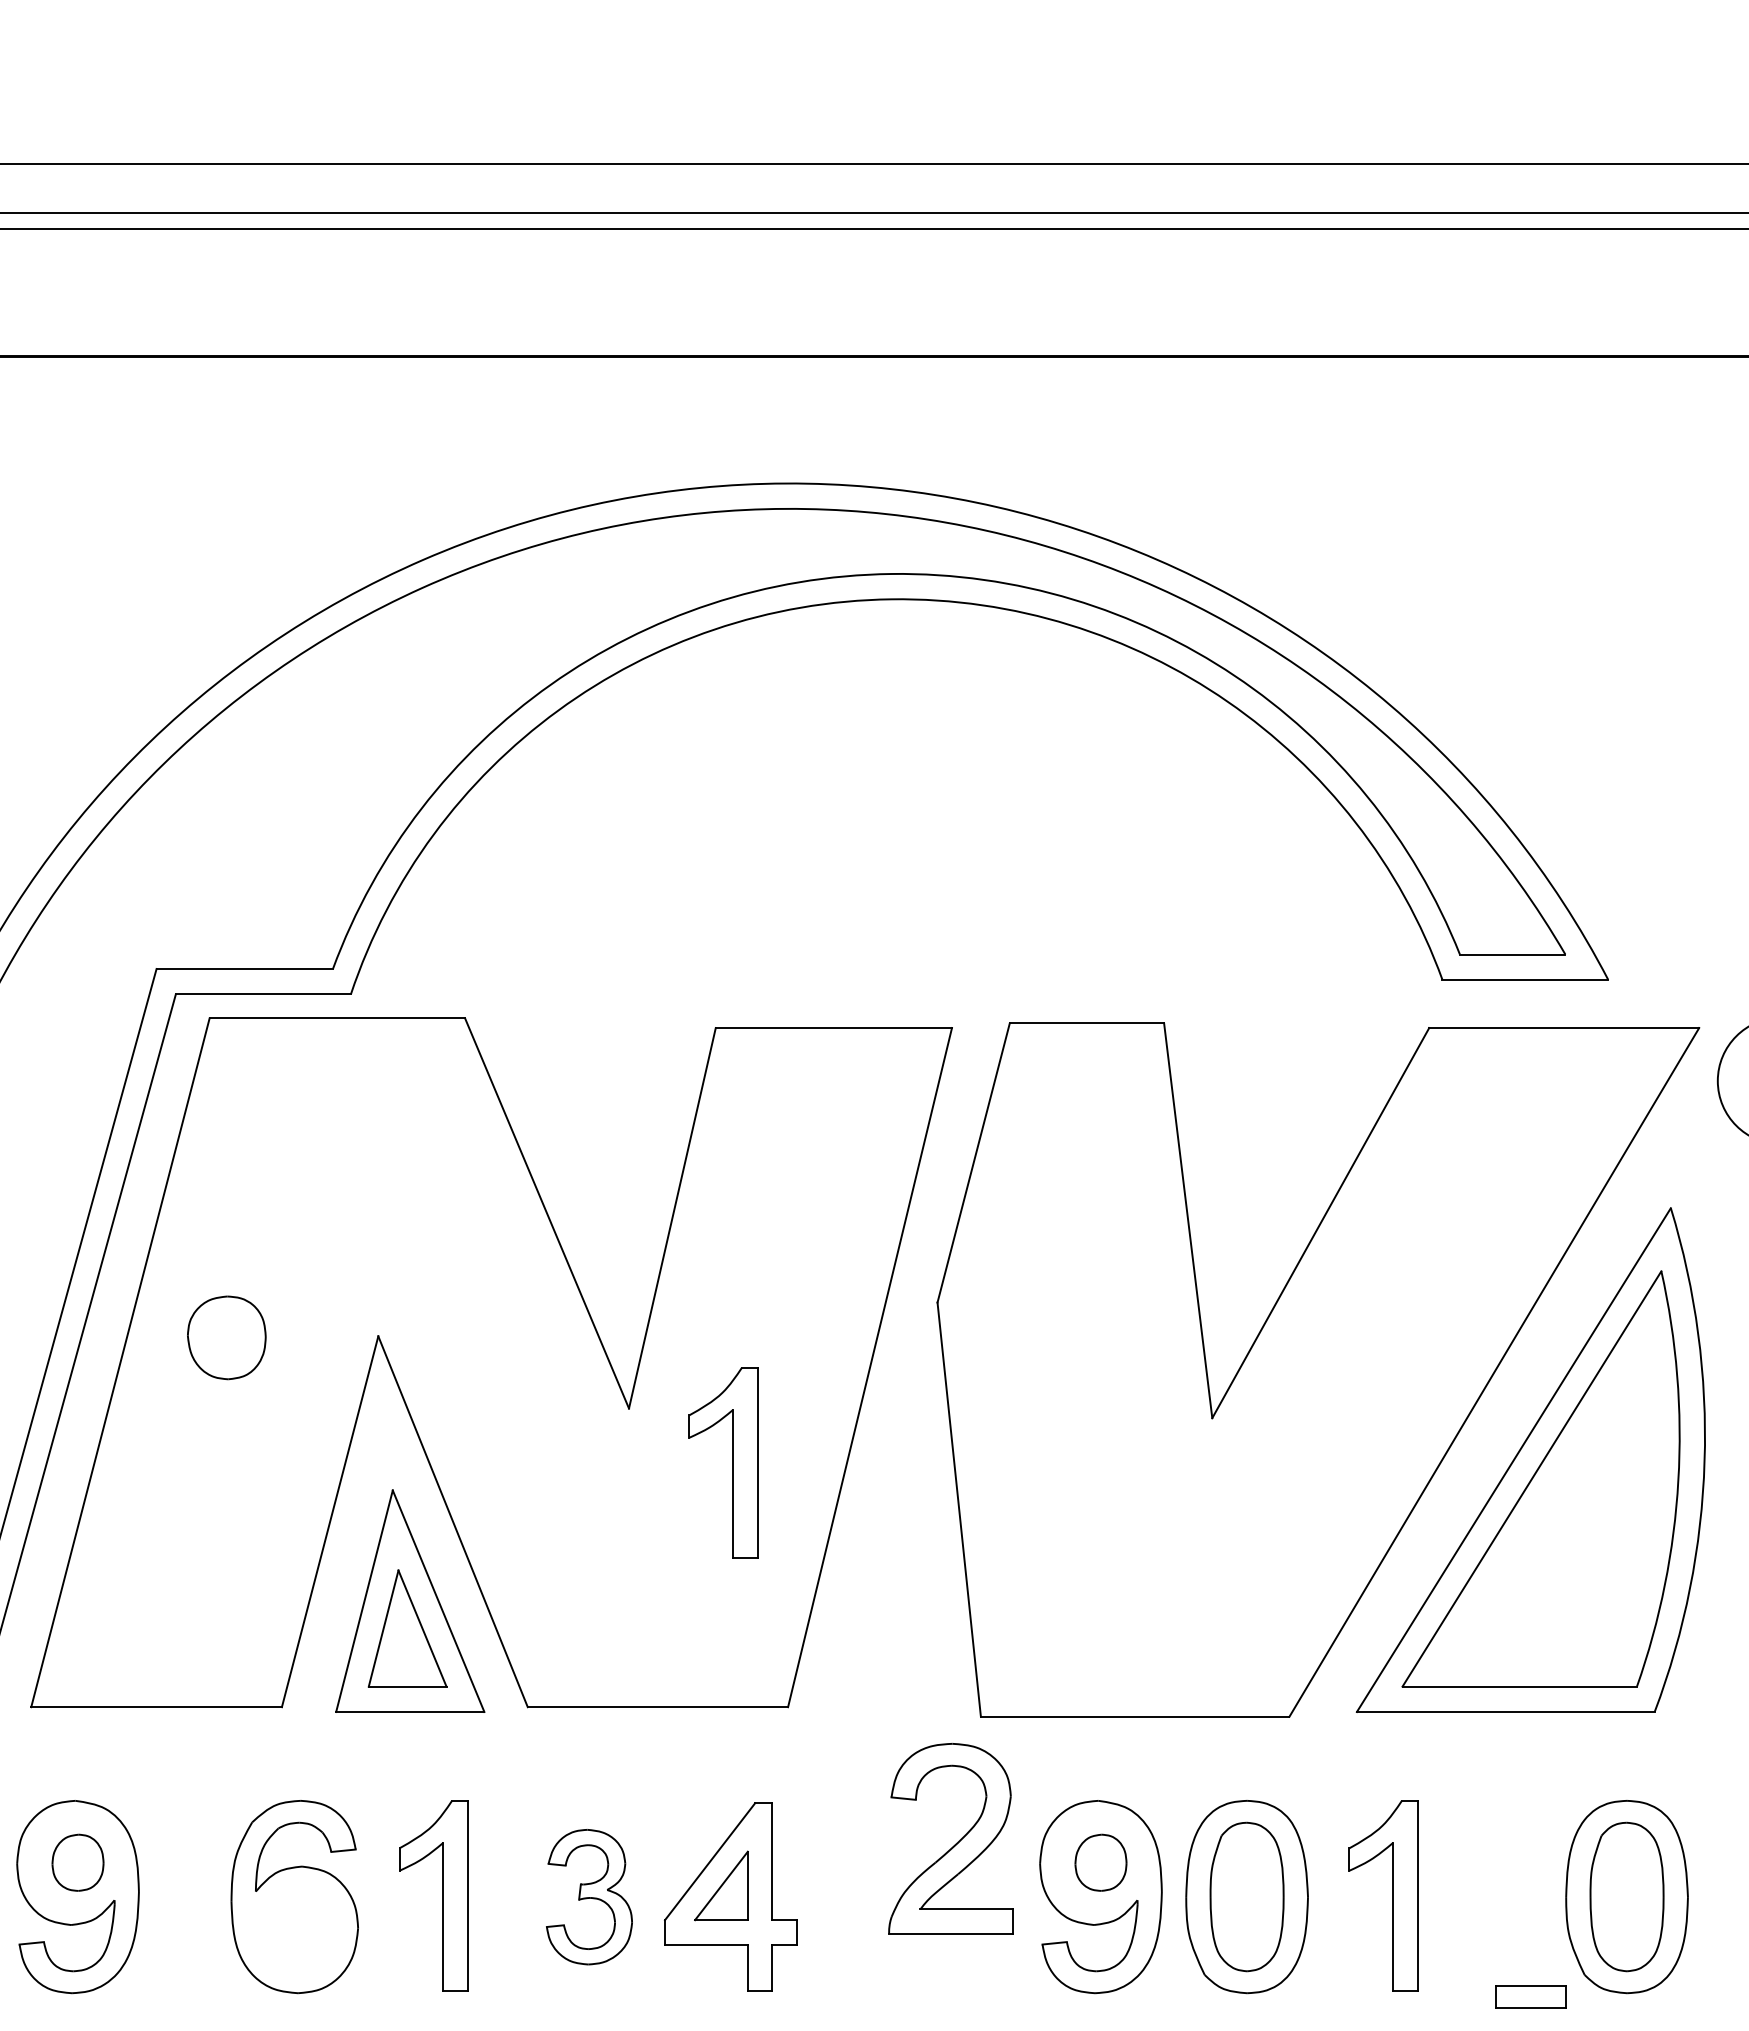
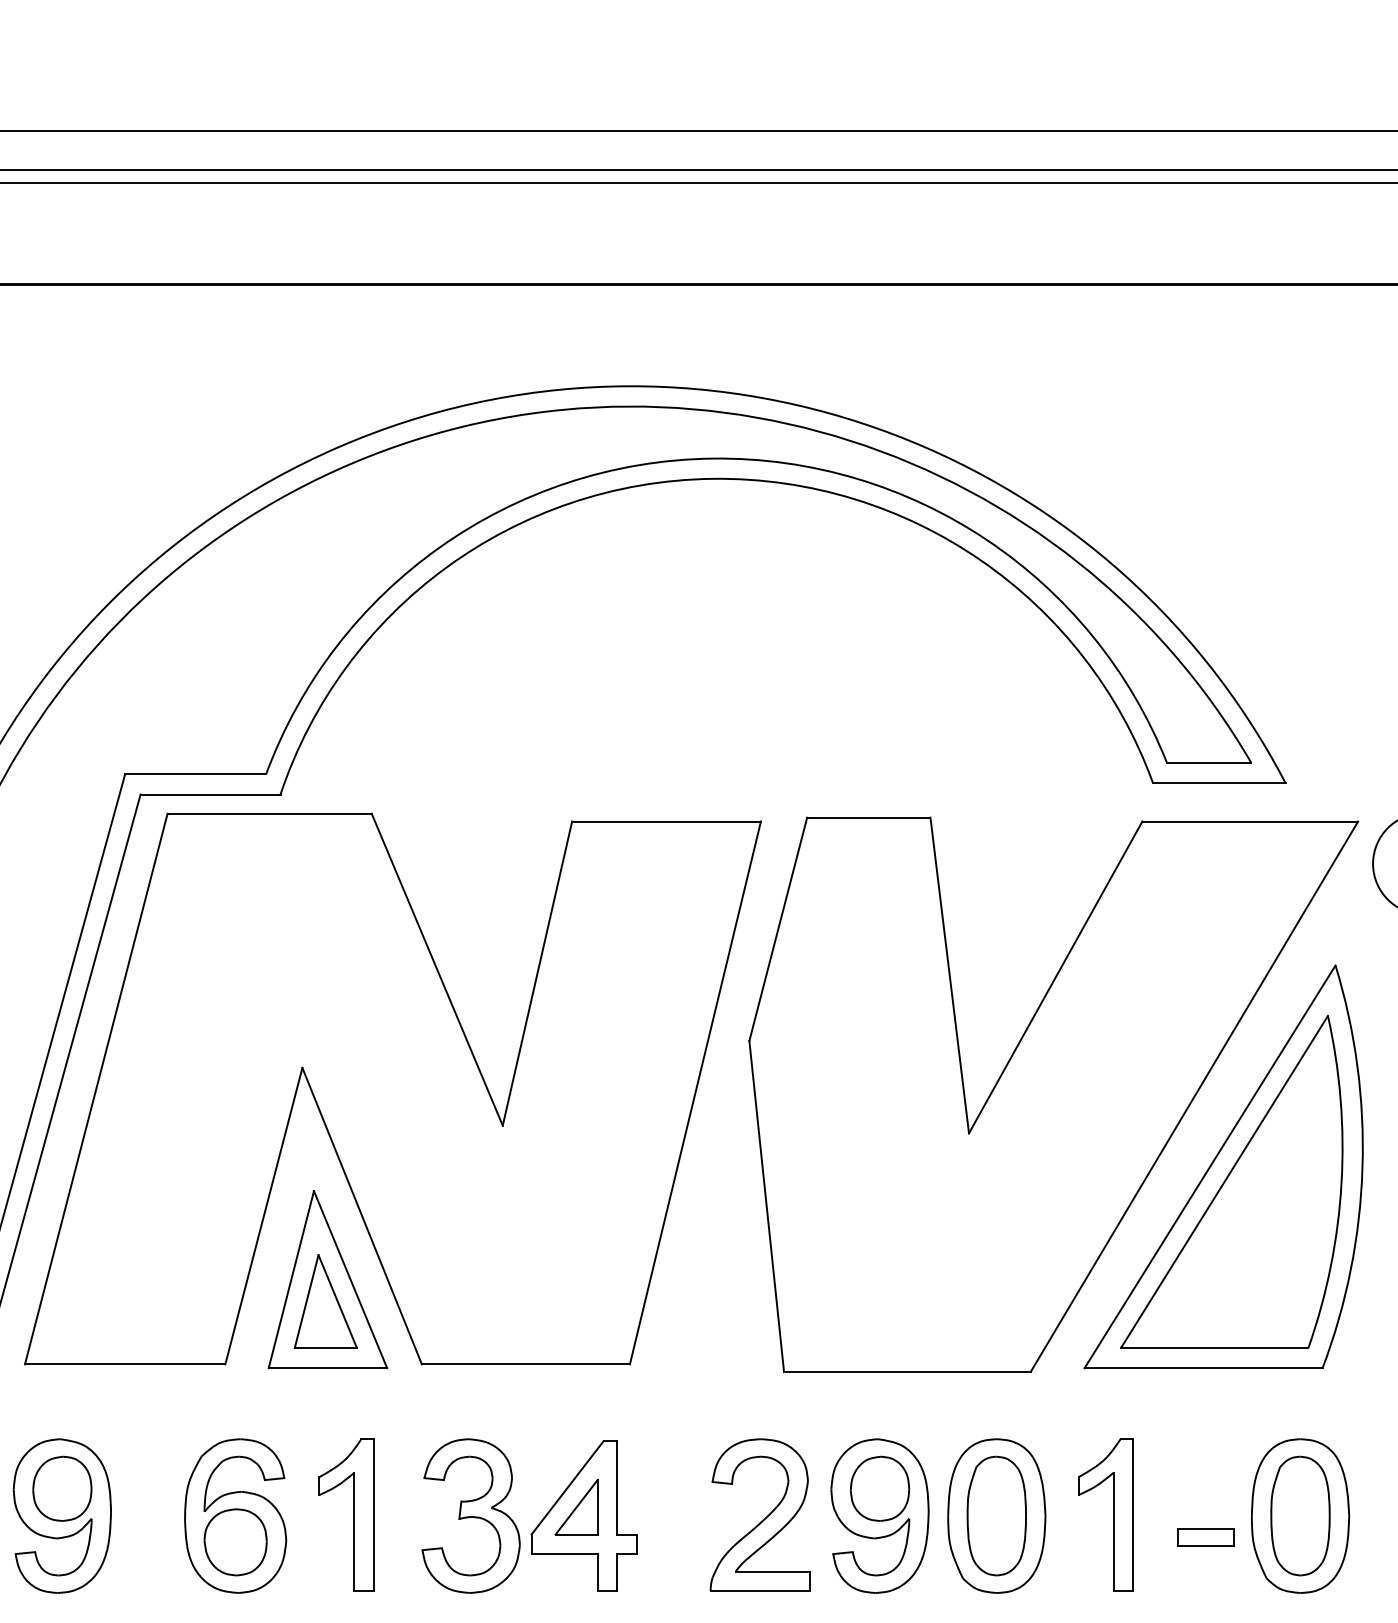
part: (226, 1337) -> (235, 1542), moved
part: (732, 1462) -> (585, 1168), removed
part: (955, 1843) -> (763, 1518), moved
part: (77, 1862) -> (61, 1488), size x1.43
part: (1100, 1862) -> (879, 1488), size x1.43
part: (589, 1897) -> (471, 1516), size x1.43
part: (1530, 1996) -> (1205, 1537), moved

